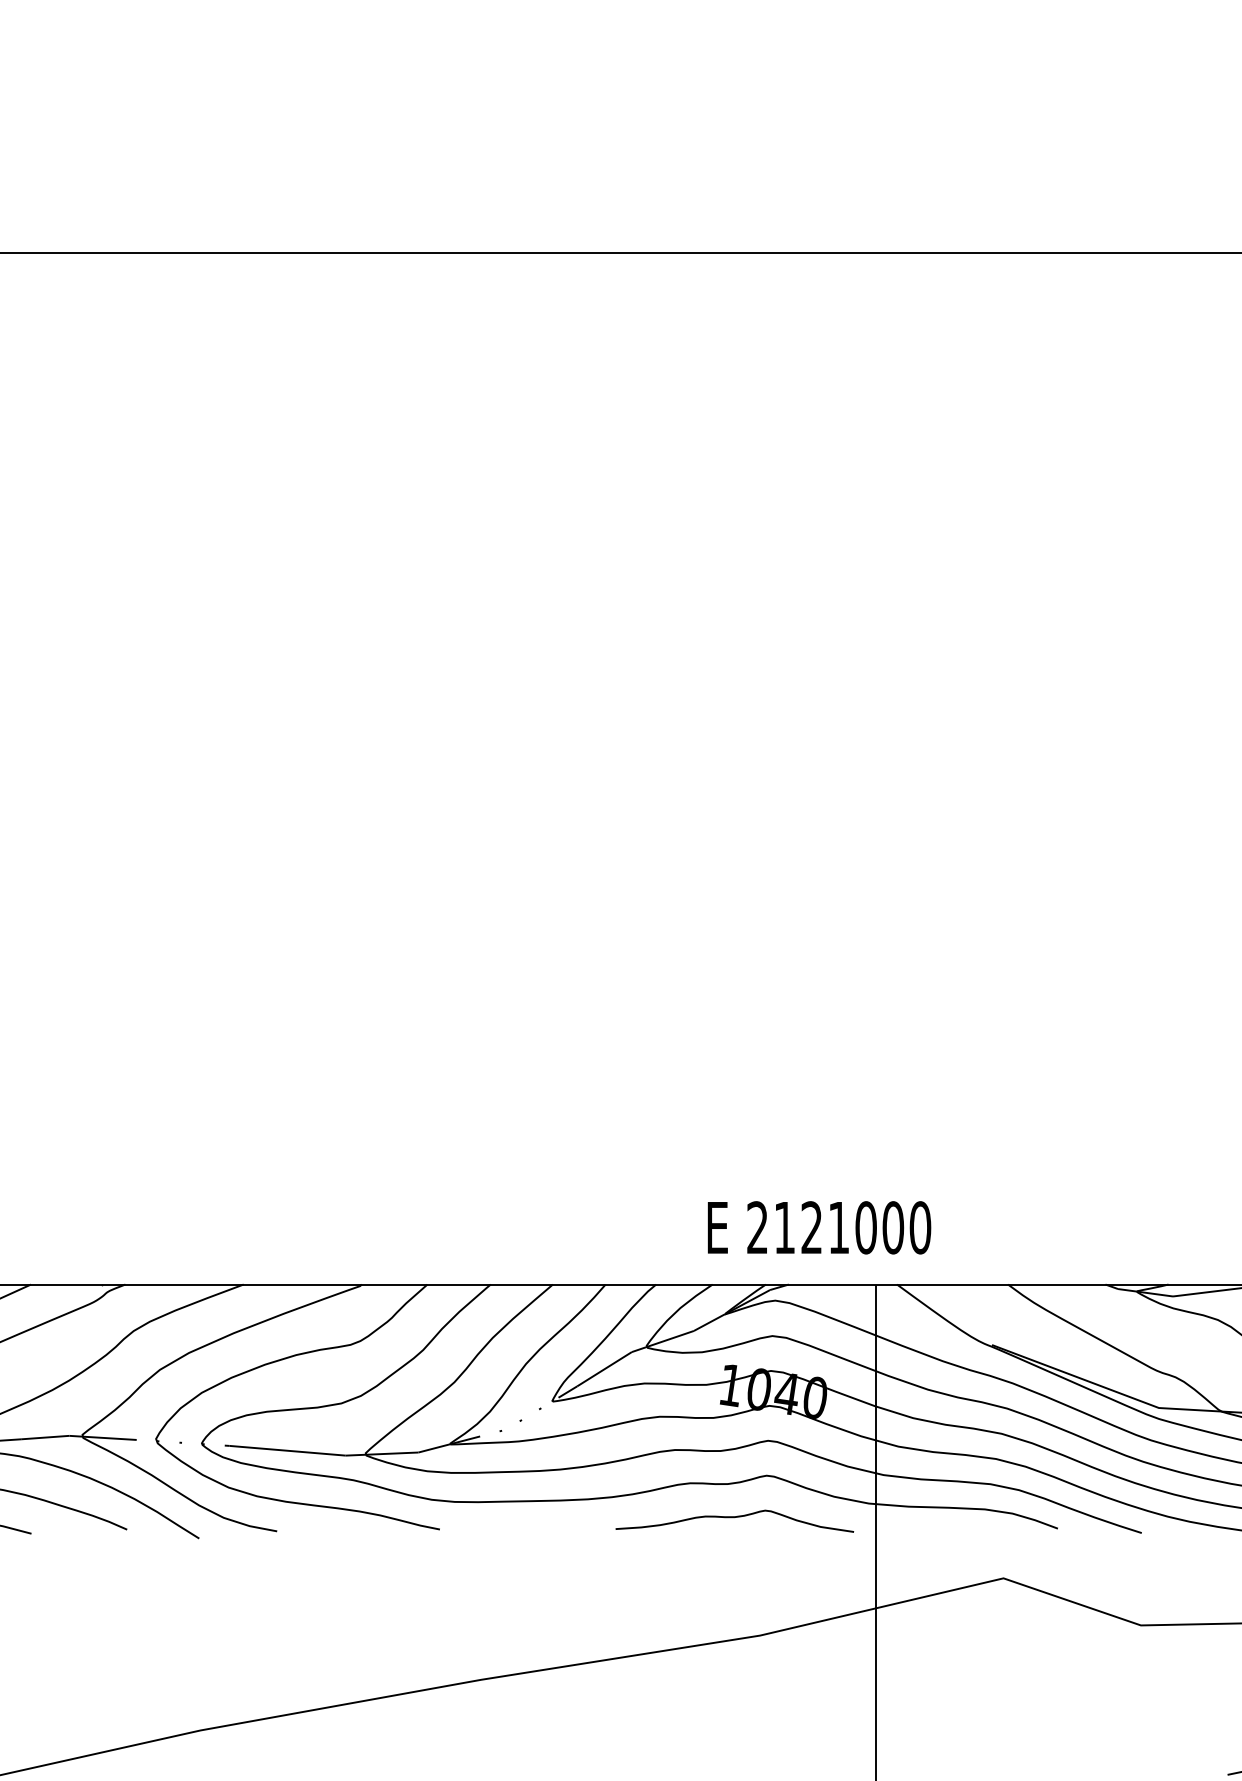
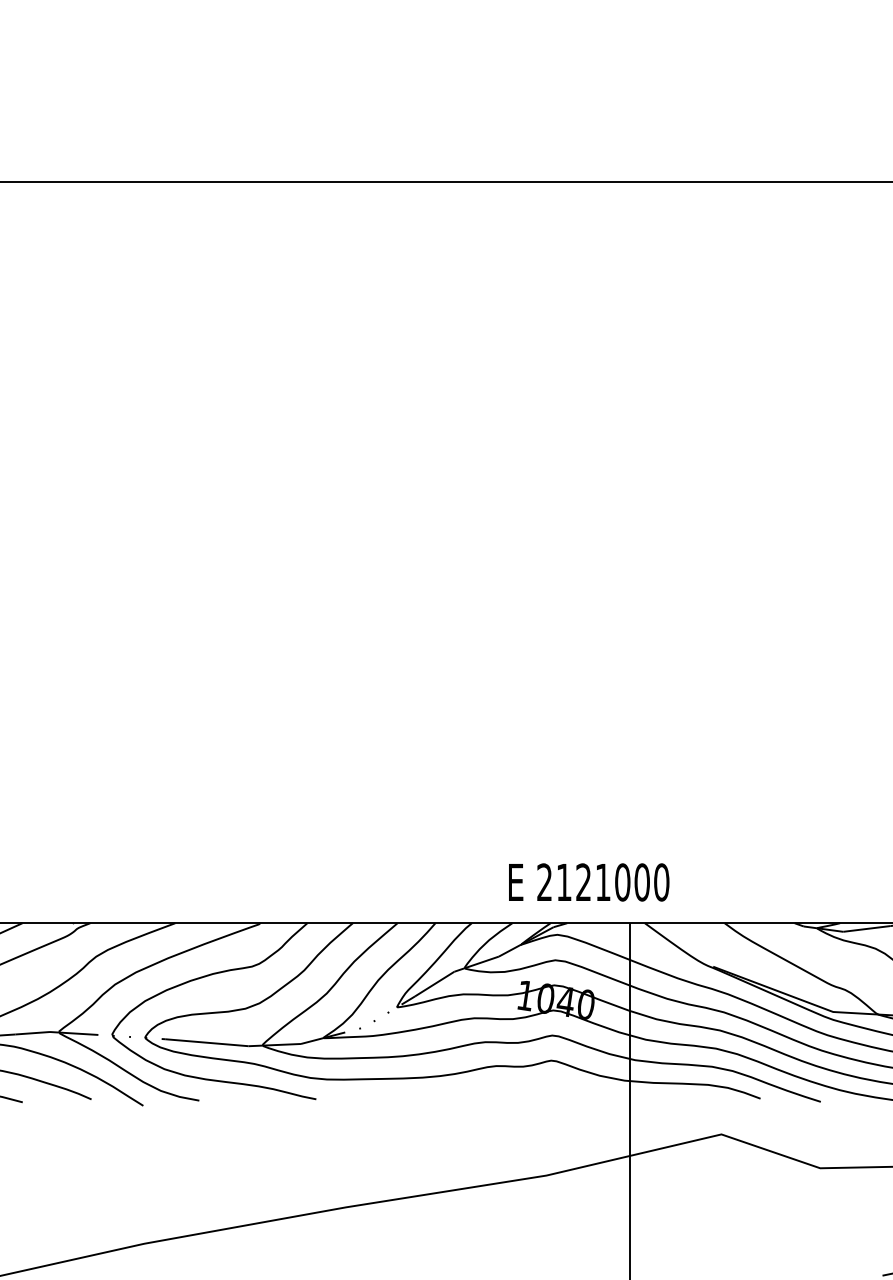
curve: (733, 1518) -> (527, 1091), removed

